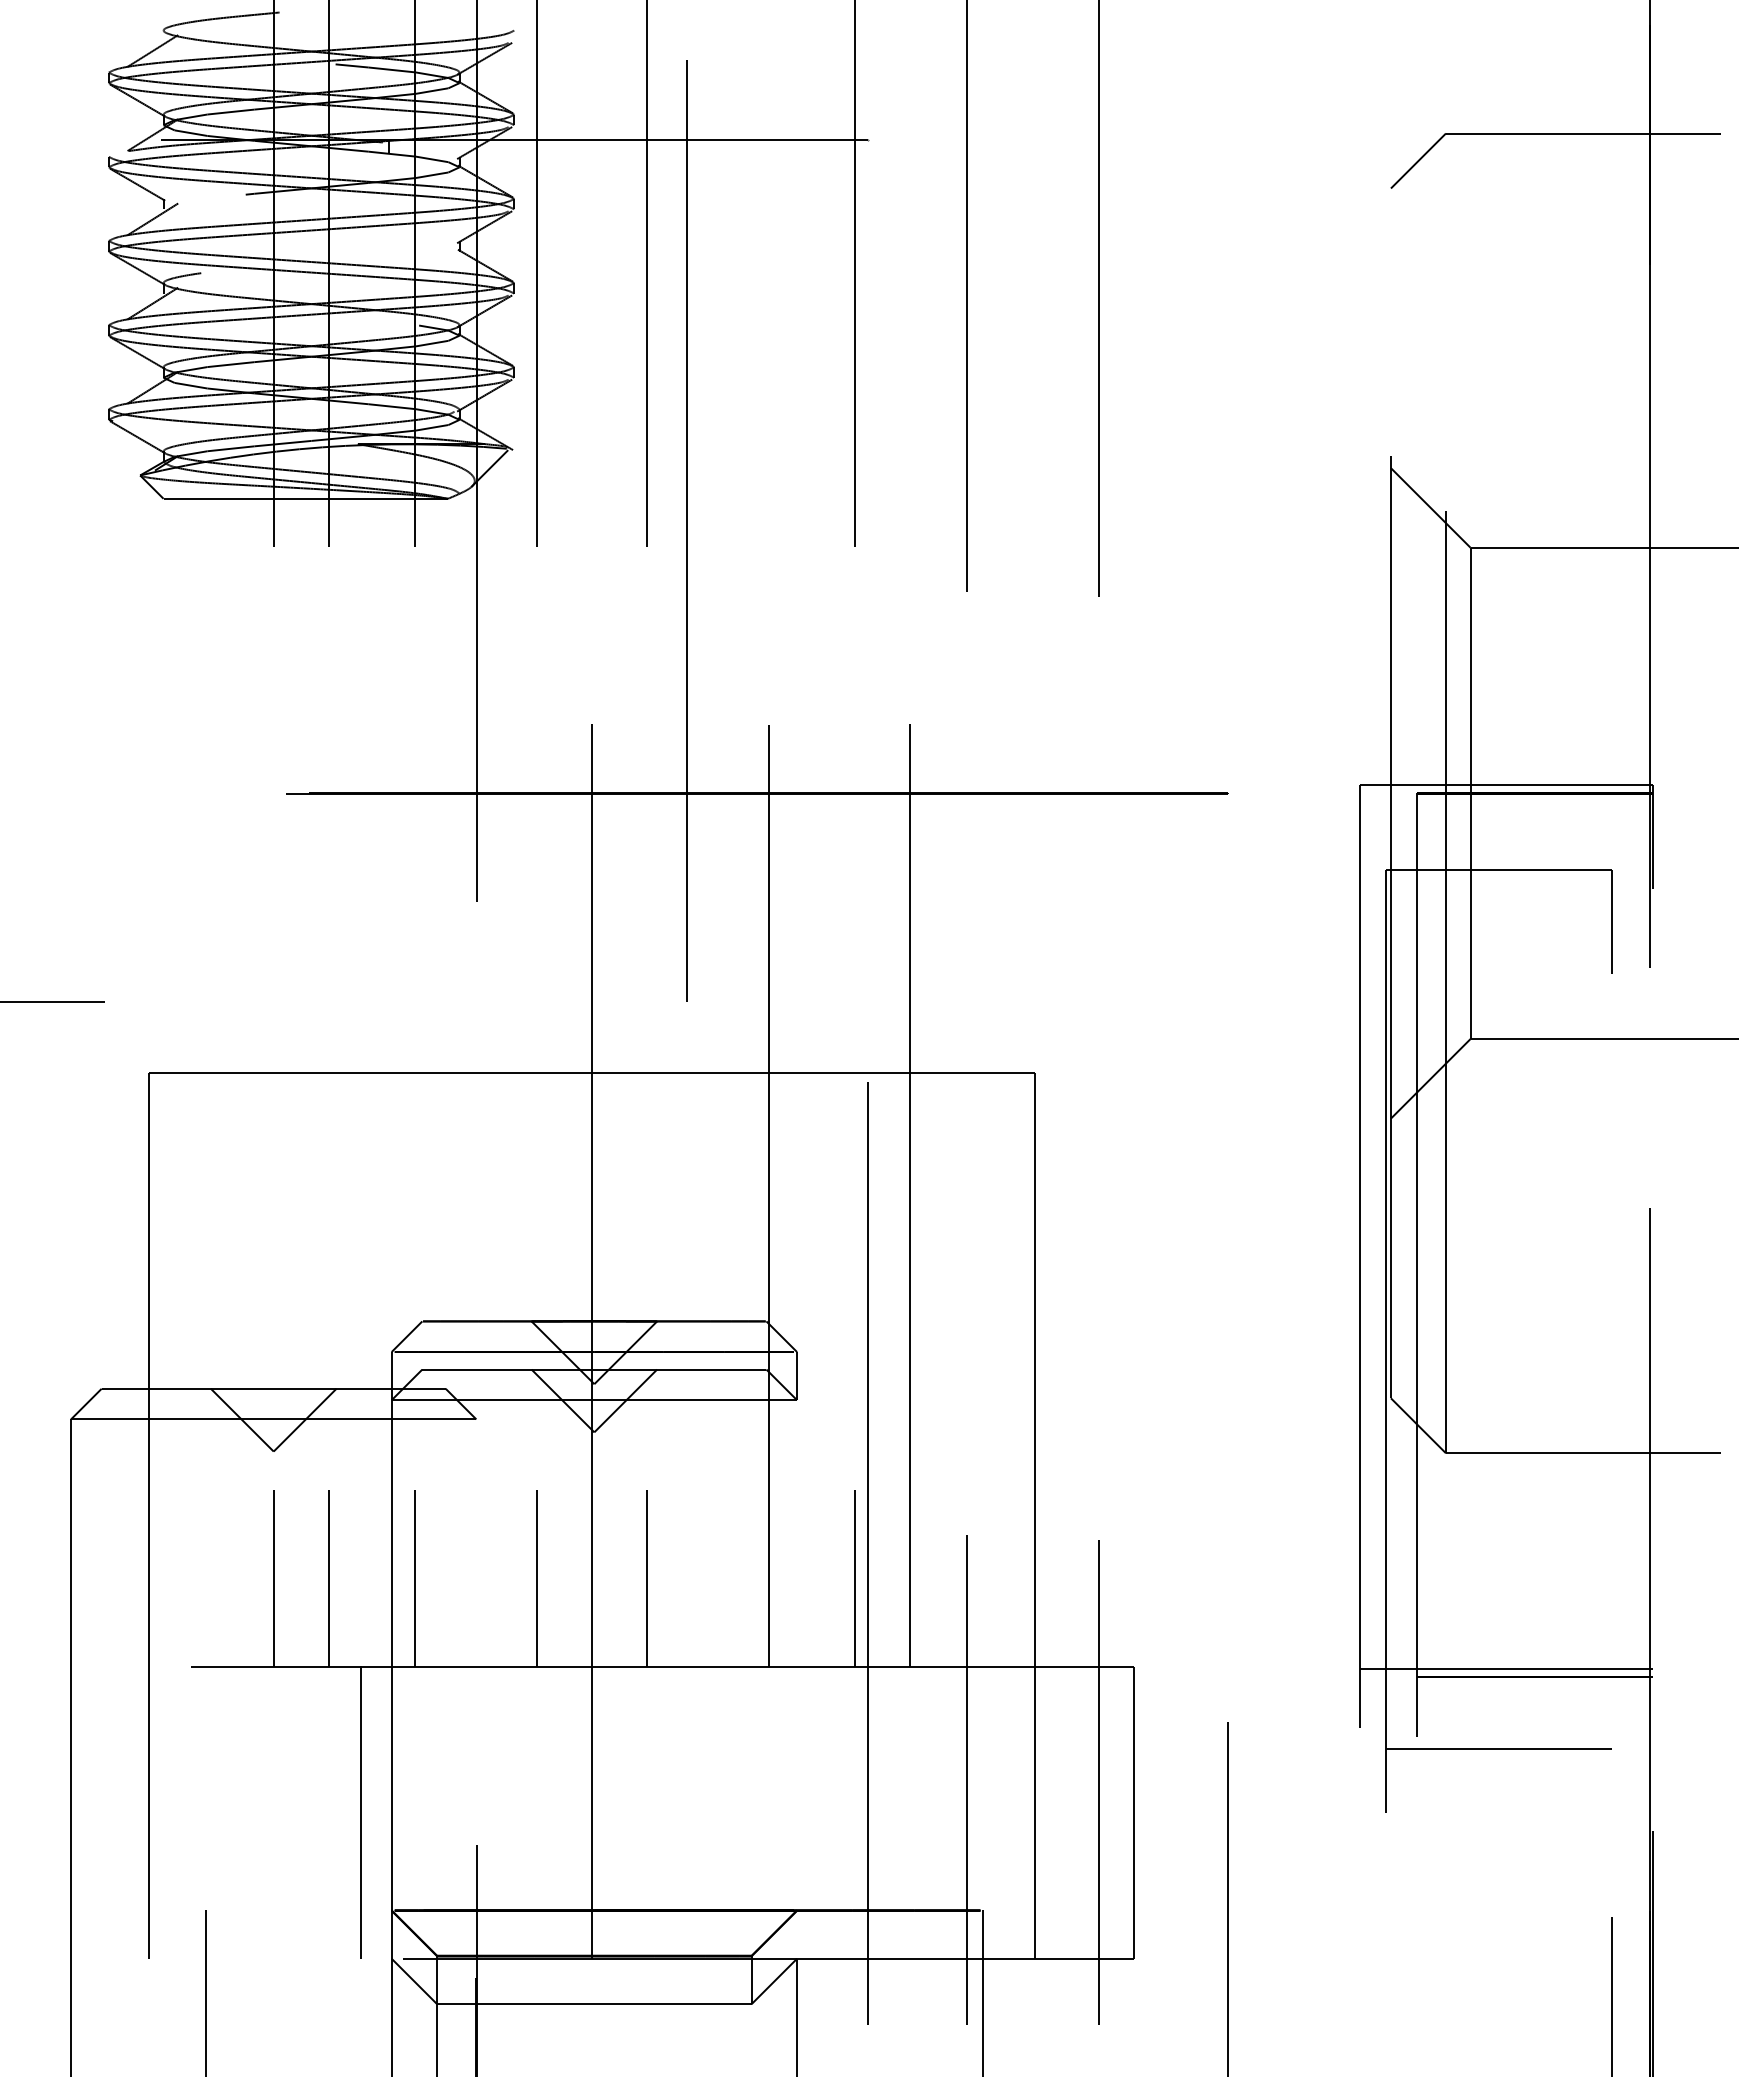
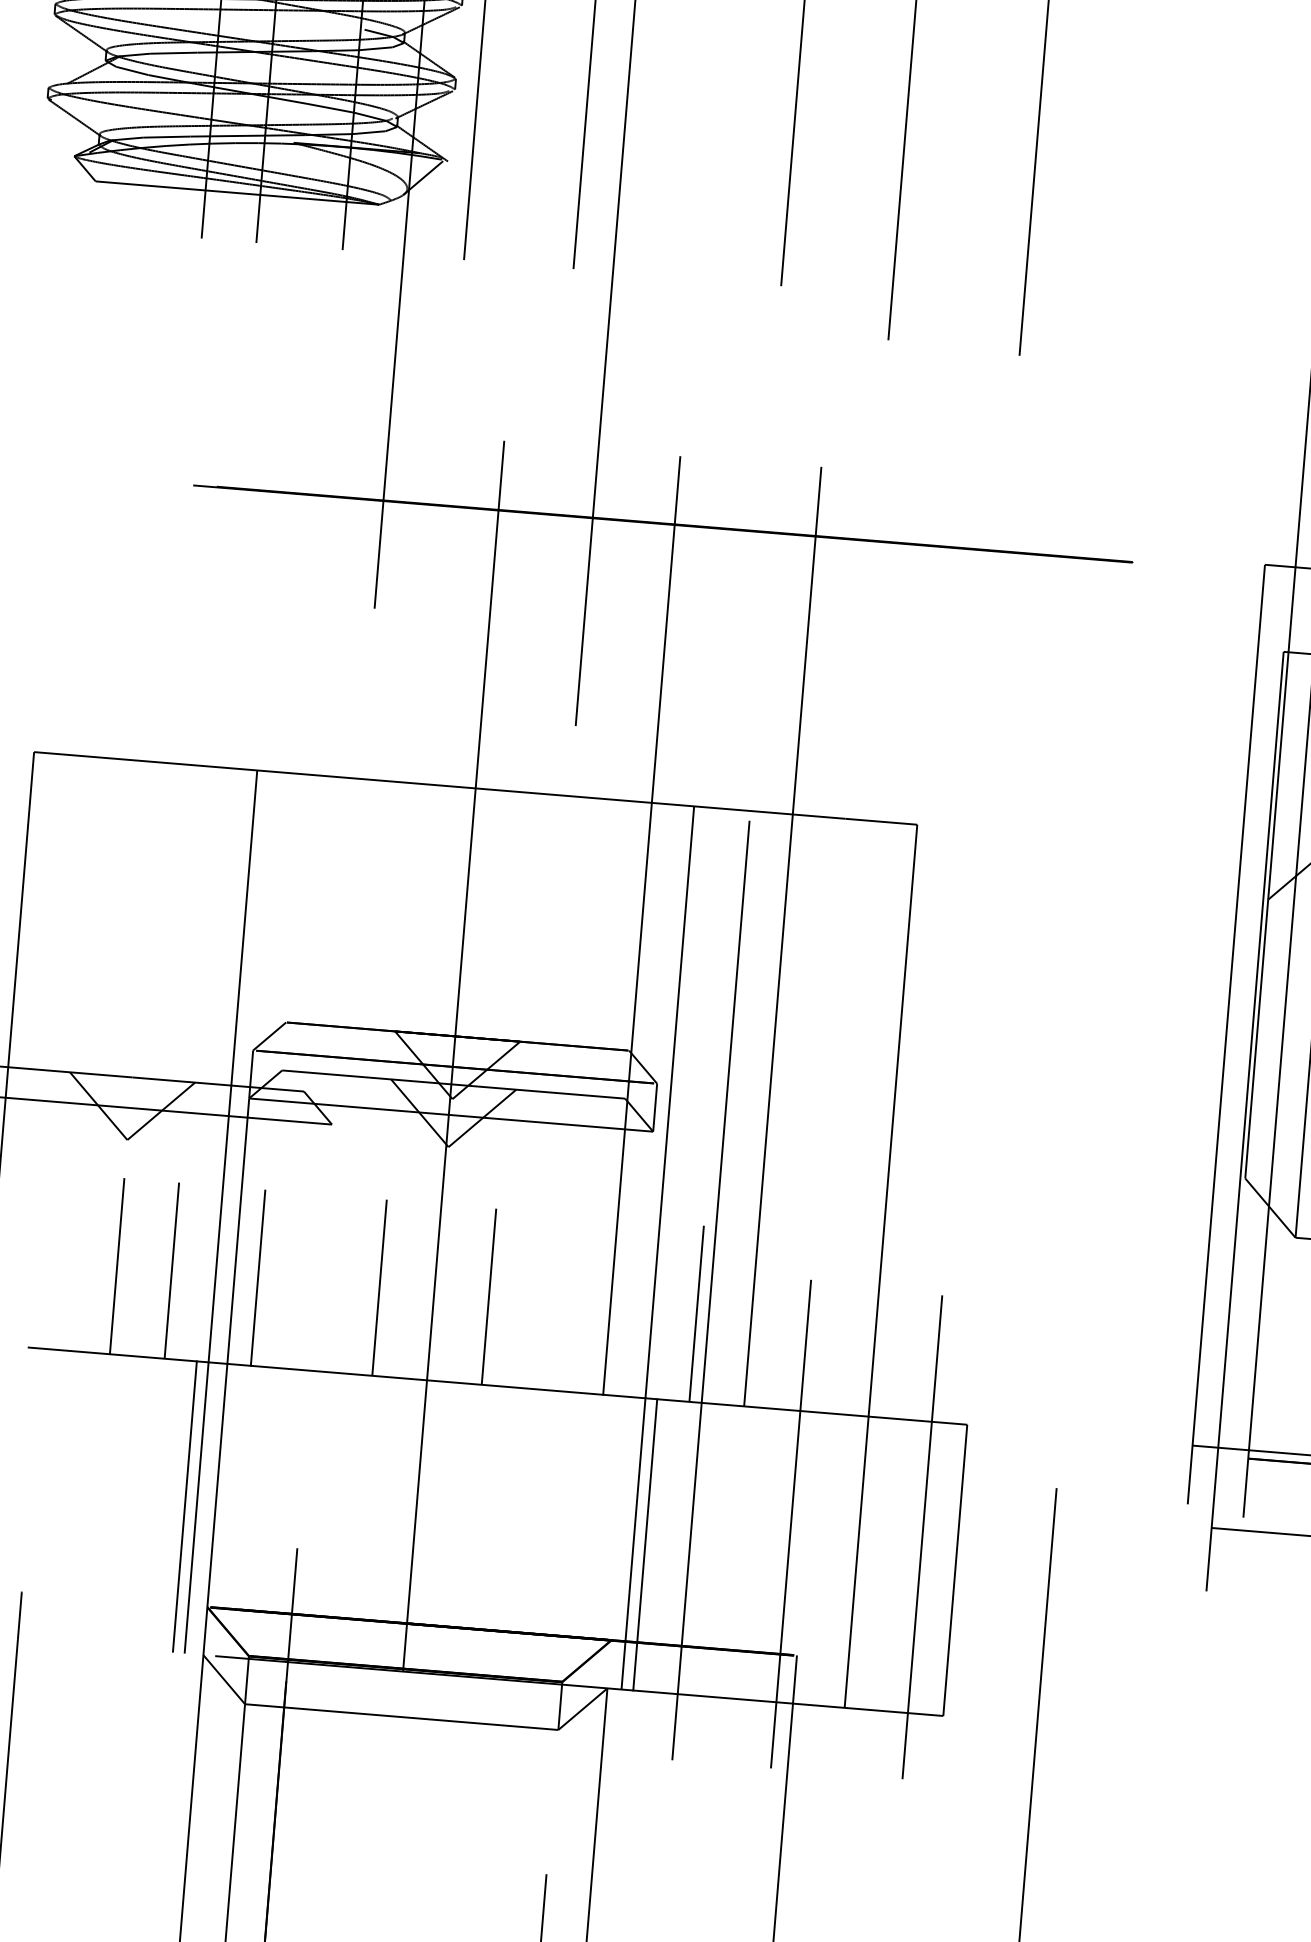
line: (372, 1515) -> (220, 1211), added
line: (811, 1515) -> (658, 1247), added
line: (822, 1812) -> (644, 1544), added

